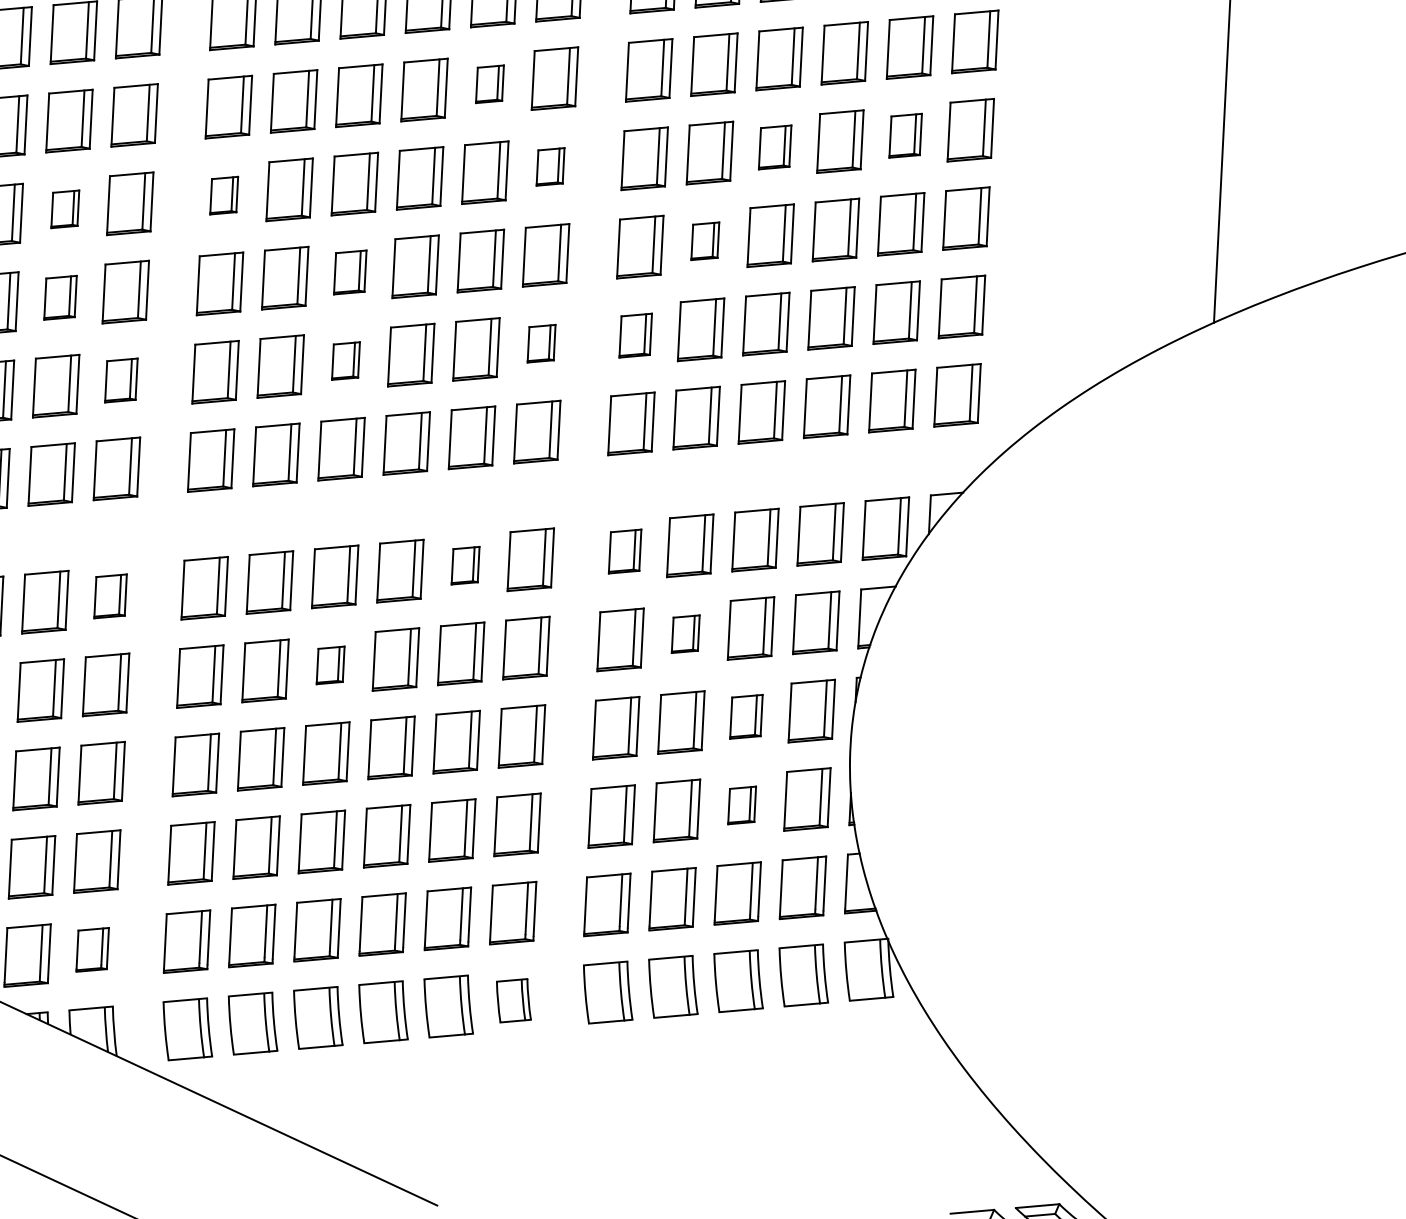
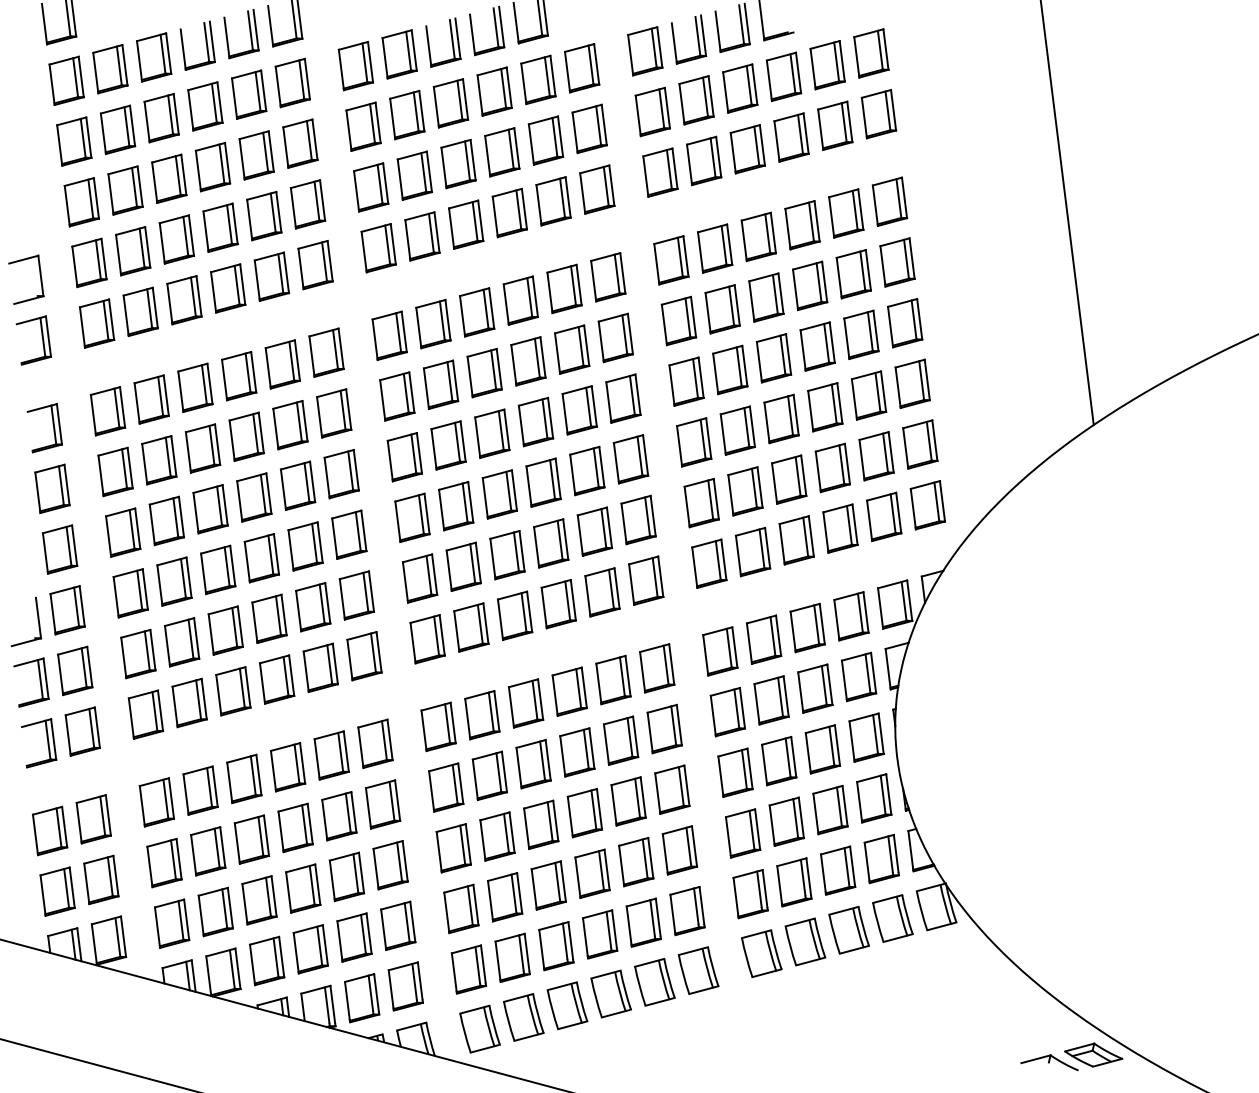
part: (490, 84) -> (572, 349), size x1.67
part: (905, 135) -> (861, 334), size x1.43
part: (774, 147) -> (773, 358), size x1.43
part: (550, 166) -> (623, 398), size x1.67
part: (223, 195) -> (404, 457), size x1.67
part: (65, 209) -> (298, 485), size x1.67
part: (705, 241) -> (737, 430), size x1.67
part: (349, 272) -> (499, 494), size x1.43
part: (60, 297) -> (305, 546), size x1.43
part: (635, 336) -> (701, 503), size x1.43
part: (541, 342) -> (638, 519), size x1.67
part: (345, 361) -> (507, 555), size x1.67
part: (120, 380) -> (356, 595), size x1.43
part: (625, 551) -> (720, 651), size x1.43
part: (465, 566) -> (613, 680), size x1.67
part: (110, 596) -> (375, 743), size x1.43
part: (685, 634) -> (771, 700), size x1.67
part: (330, 665) -> (533, 764), size x1.67
part: (746, 716) -> (822, 749), size x1.43
part: (742, 805) -> (830, 810), size x1.67
part: (92, 949) -> (405, 986), size x1.43
part: (513, 1000) -> (698, 970), size x1.43

